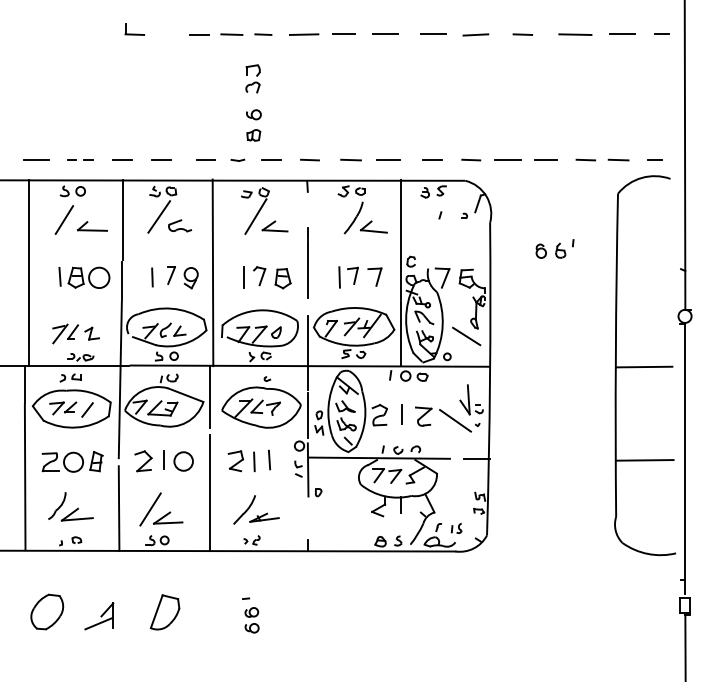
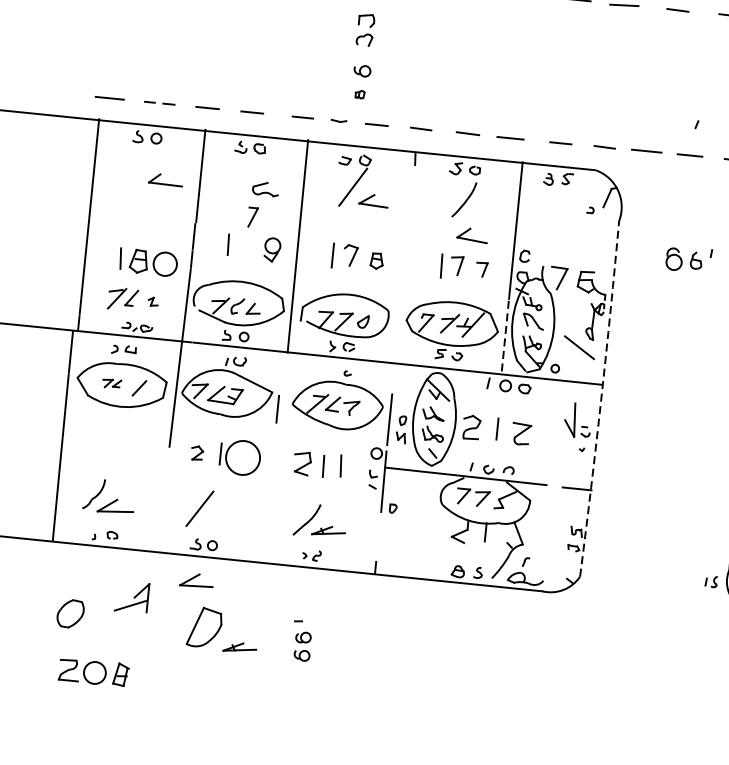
part: (253, 135) -> (359, 94), size x0.6
line: (440, 215) -> (697, 124), moved
line: (159, 216) -> (243, 176), removed
line: (64, 219) -> (134, 168), removed
part: (373, 226) -> (472, 234), moved
part: (540, 250) -> (673, 258), size x1.4
line: (307, 262) -> (406, 245), removed
part: (171, 275) -> (253, 217), moved
part: (374, 276) -> (481, 268), size x0.7
part: (84, 277) -> (148, 262), moved
part: (282, 278) -> (376, 260), size x0.7
part: (91, 333) -> (152, 301), size x0.6
line: (401, 334) -> (505, 338), solid -> dashed
line: (307, 352) -> (396, 347), removed
arc: (490, 379) -> (601, 399), solid -> dashed
line: (209, 384) -> (281, 373), removed
part: (63, 408) -> (112, 383), size x0.6
line: (455, 420) -> (557, 442), removed
part: (72, 461) -> (93, 671), moved
part: (143, 461) -> (197, 453), size x0.6
circle: (183, 461) -> (242, 457), size x1.6
line: (210, 492) -> (270, 496), removed
line: (118, 508) -> (163, 504), removed
part: (168, 517) -> (197, 579), moved
part: (456, 528) -> (711, 581), moved
part: (47, 611) -> (70, 613), size x0.7
part: (99, 616) -> (132, 597), moved
part: (197, 626) -> (240, 647), added

